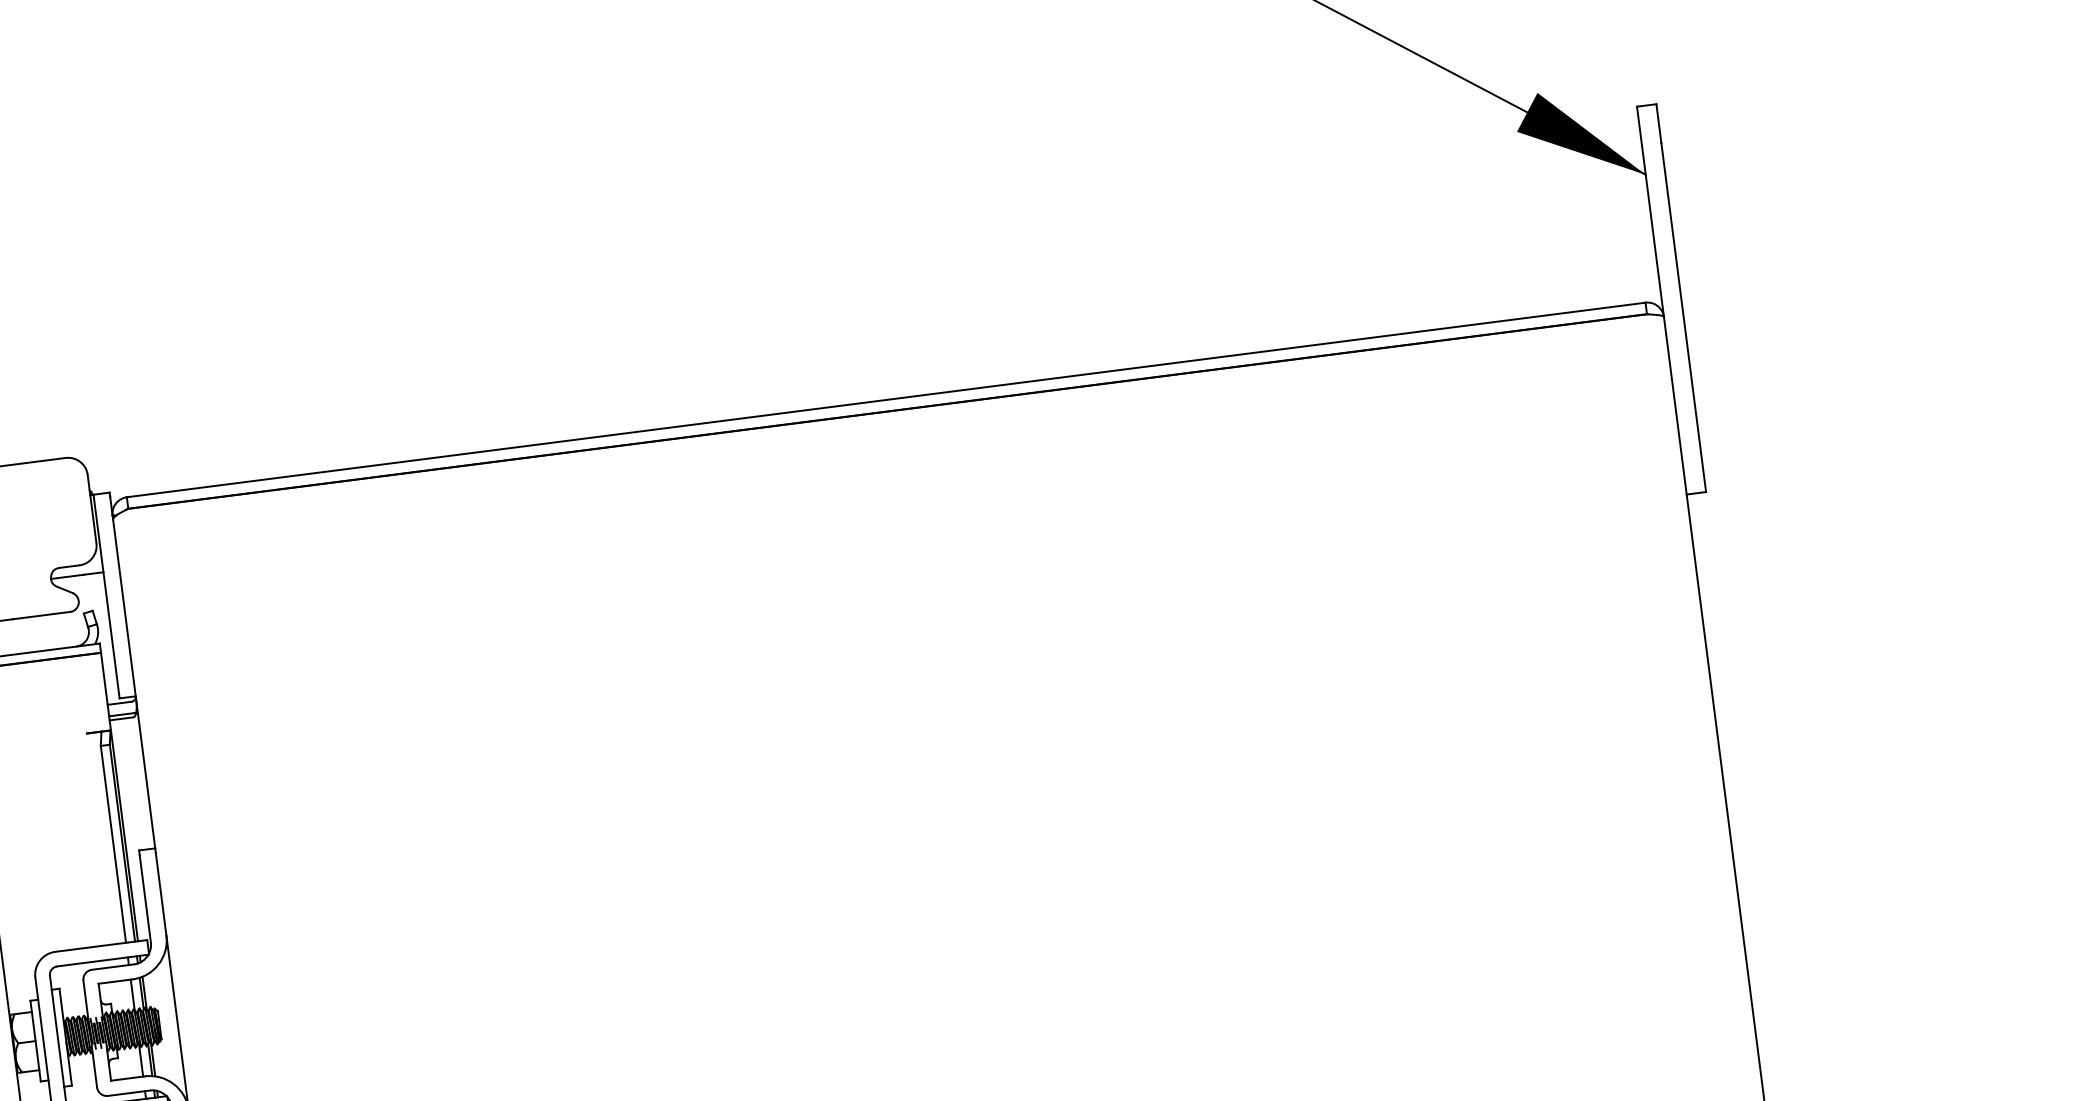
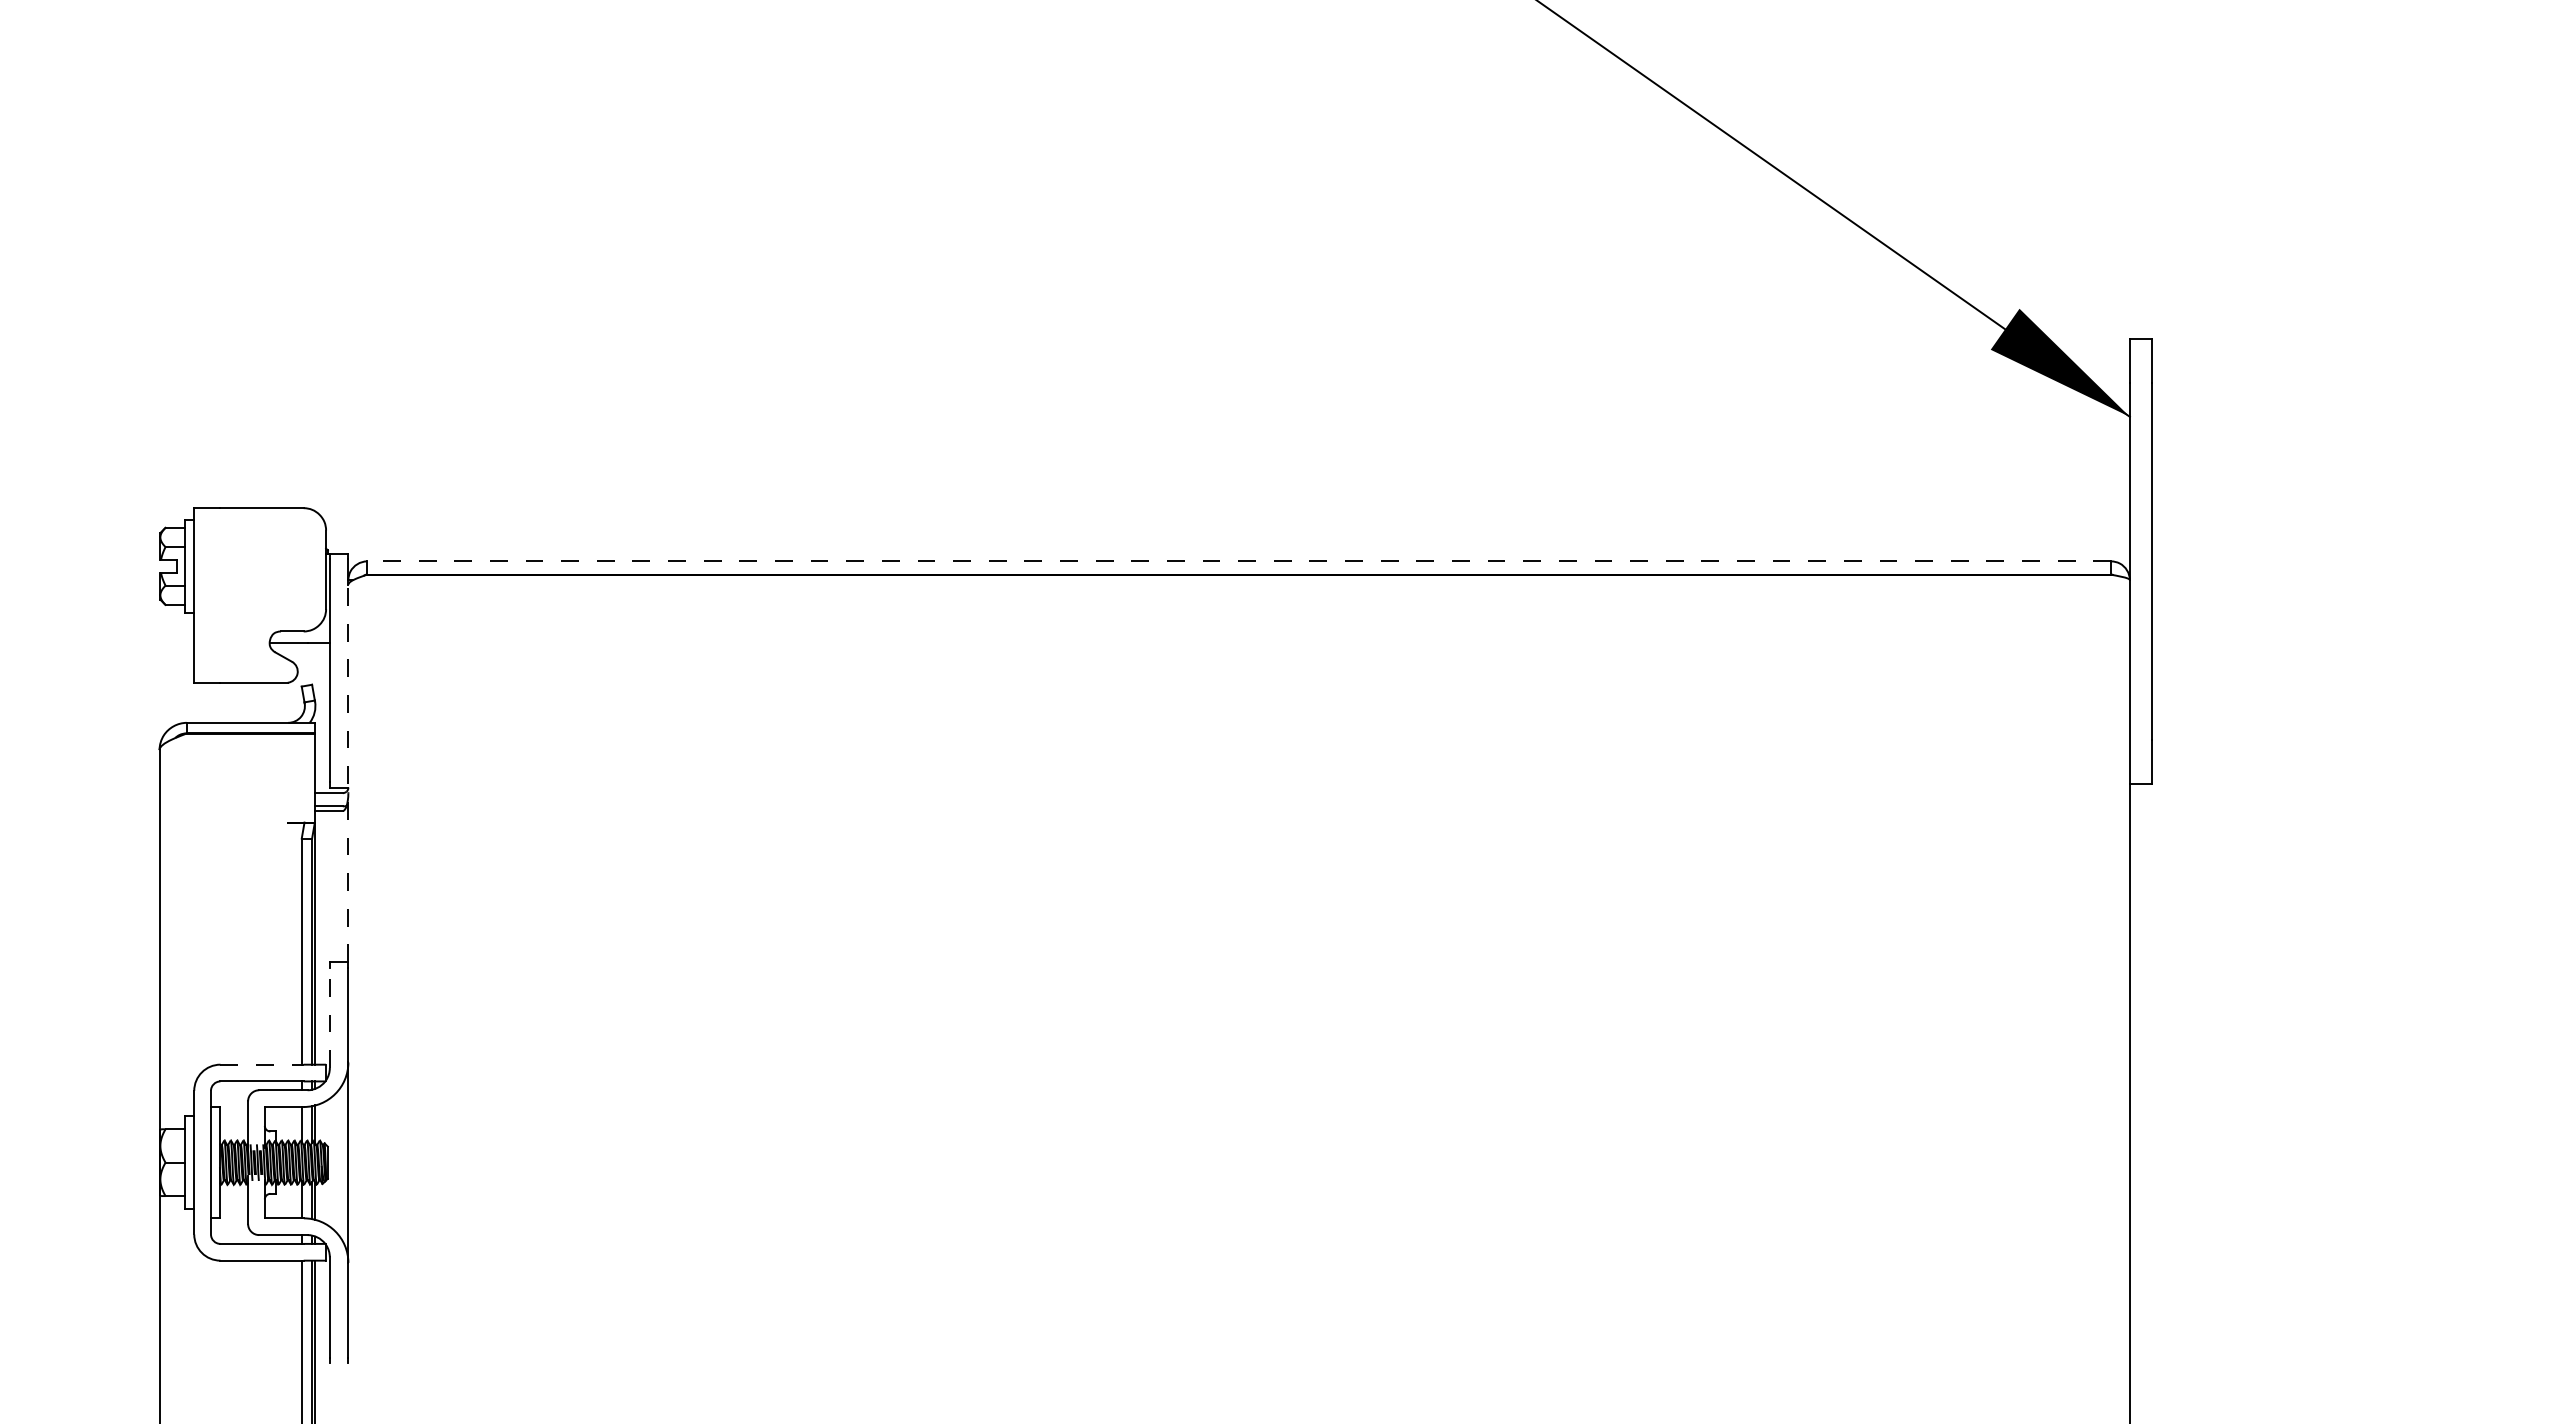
line: (885, 400) -> (1238, 561), solid -> dashed
line: (134, 684) -> (348, 773), solid -> dashed
line: (144, 898) -> (329, 1017), solid -> dashed
line: (91, 947) -> (262, 1064), solid -> dashed

